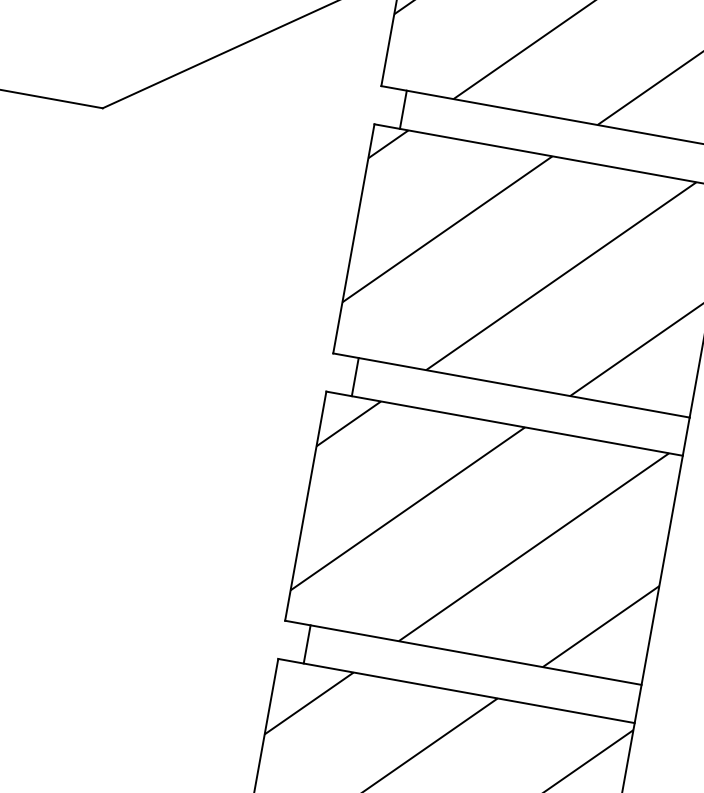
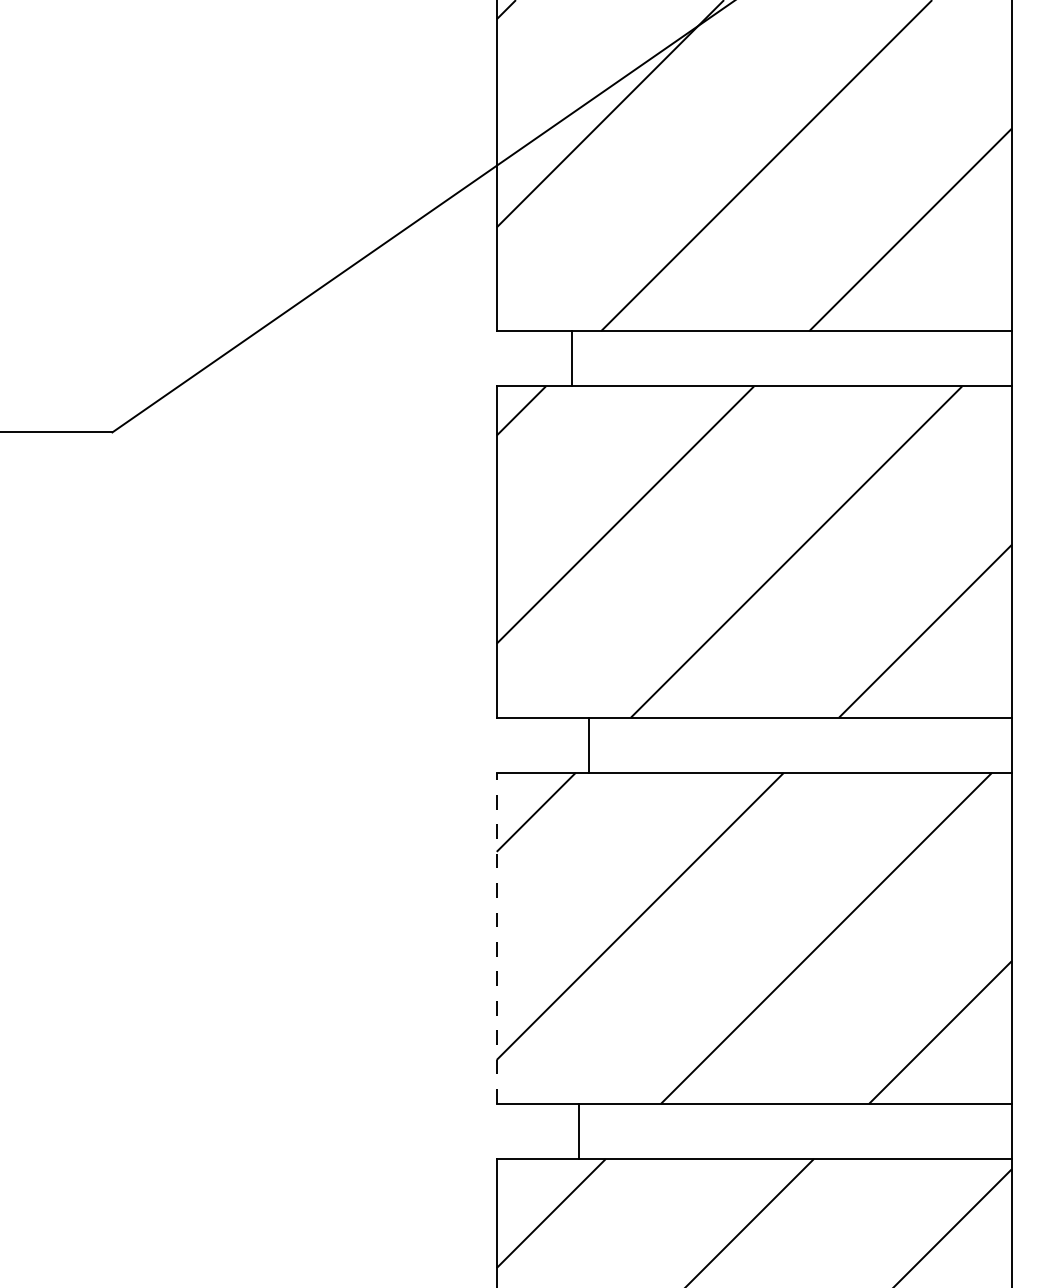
line: (403, 109) -> (571, 358), moved
line: (355, 376) -> (588, 744), moved
line: (305, 506) -> (496, 938), solid -> dashed
line: (307, 644) -> (578, 1131), moved

